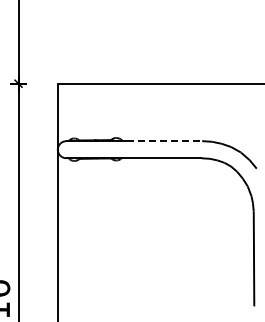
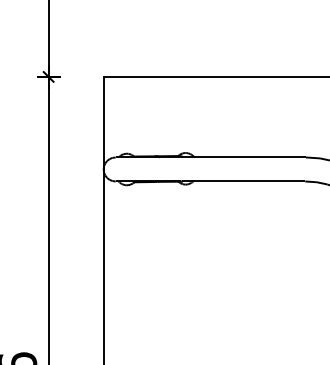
line: (164, 141) -> (253, 157), dashed -> solid

